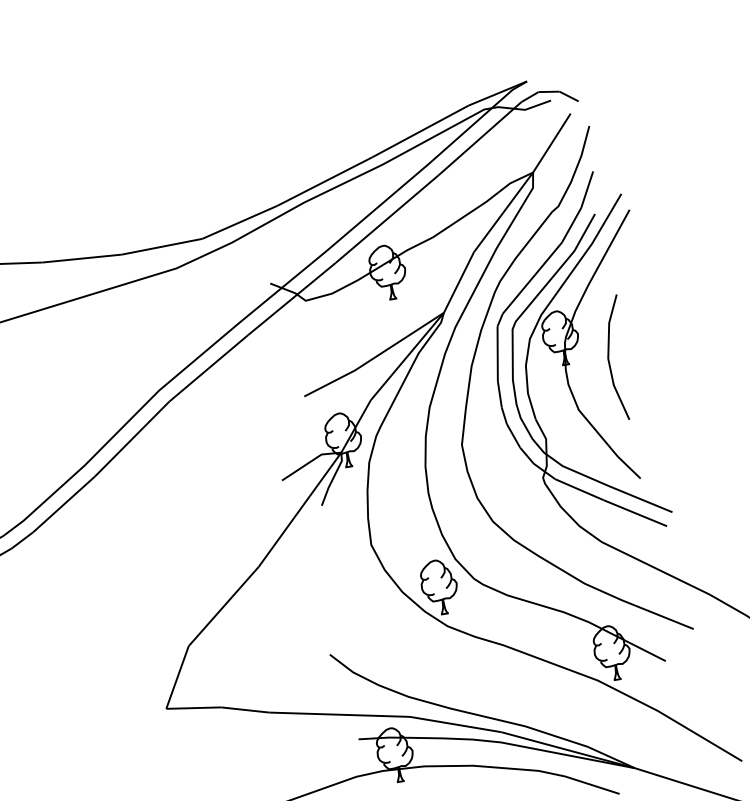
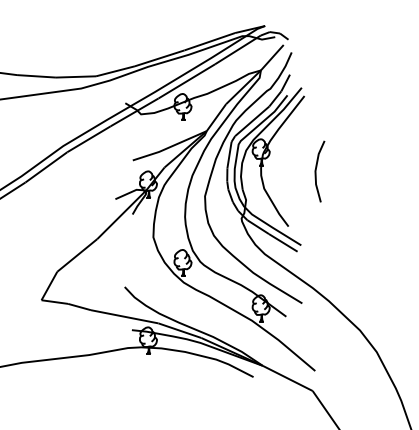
line: (610, 358) -> (316, 171), moved

